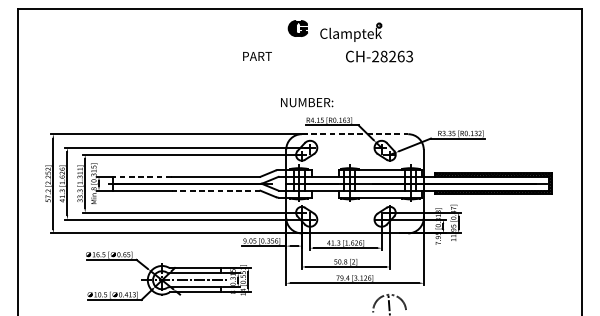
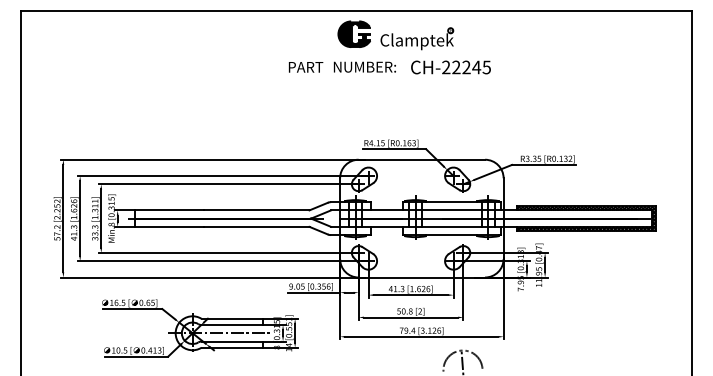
part: (297, 27) -> (353, 33), size x1.43
text: (396, 56) -> (471, 67), CH-28263 -> CH-22245
text: (306, 102) -> (364, 66), moved
line: (355, 134) -> (422, 159), dashed -> solid
line: (142, 176) -> (169, 210), dashed -> solid
line: (215, 190) -> (256, 226), dashed -> solid

